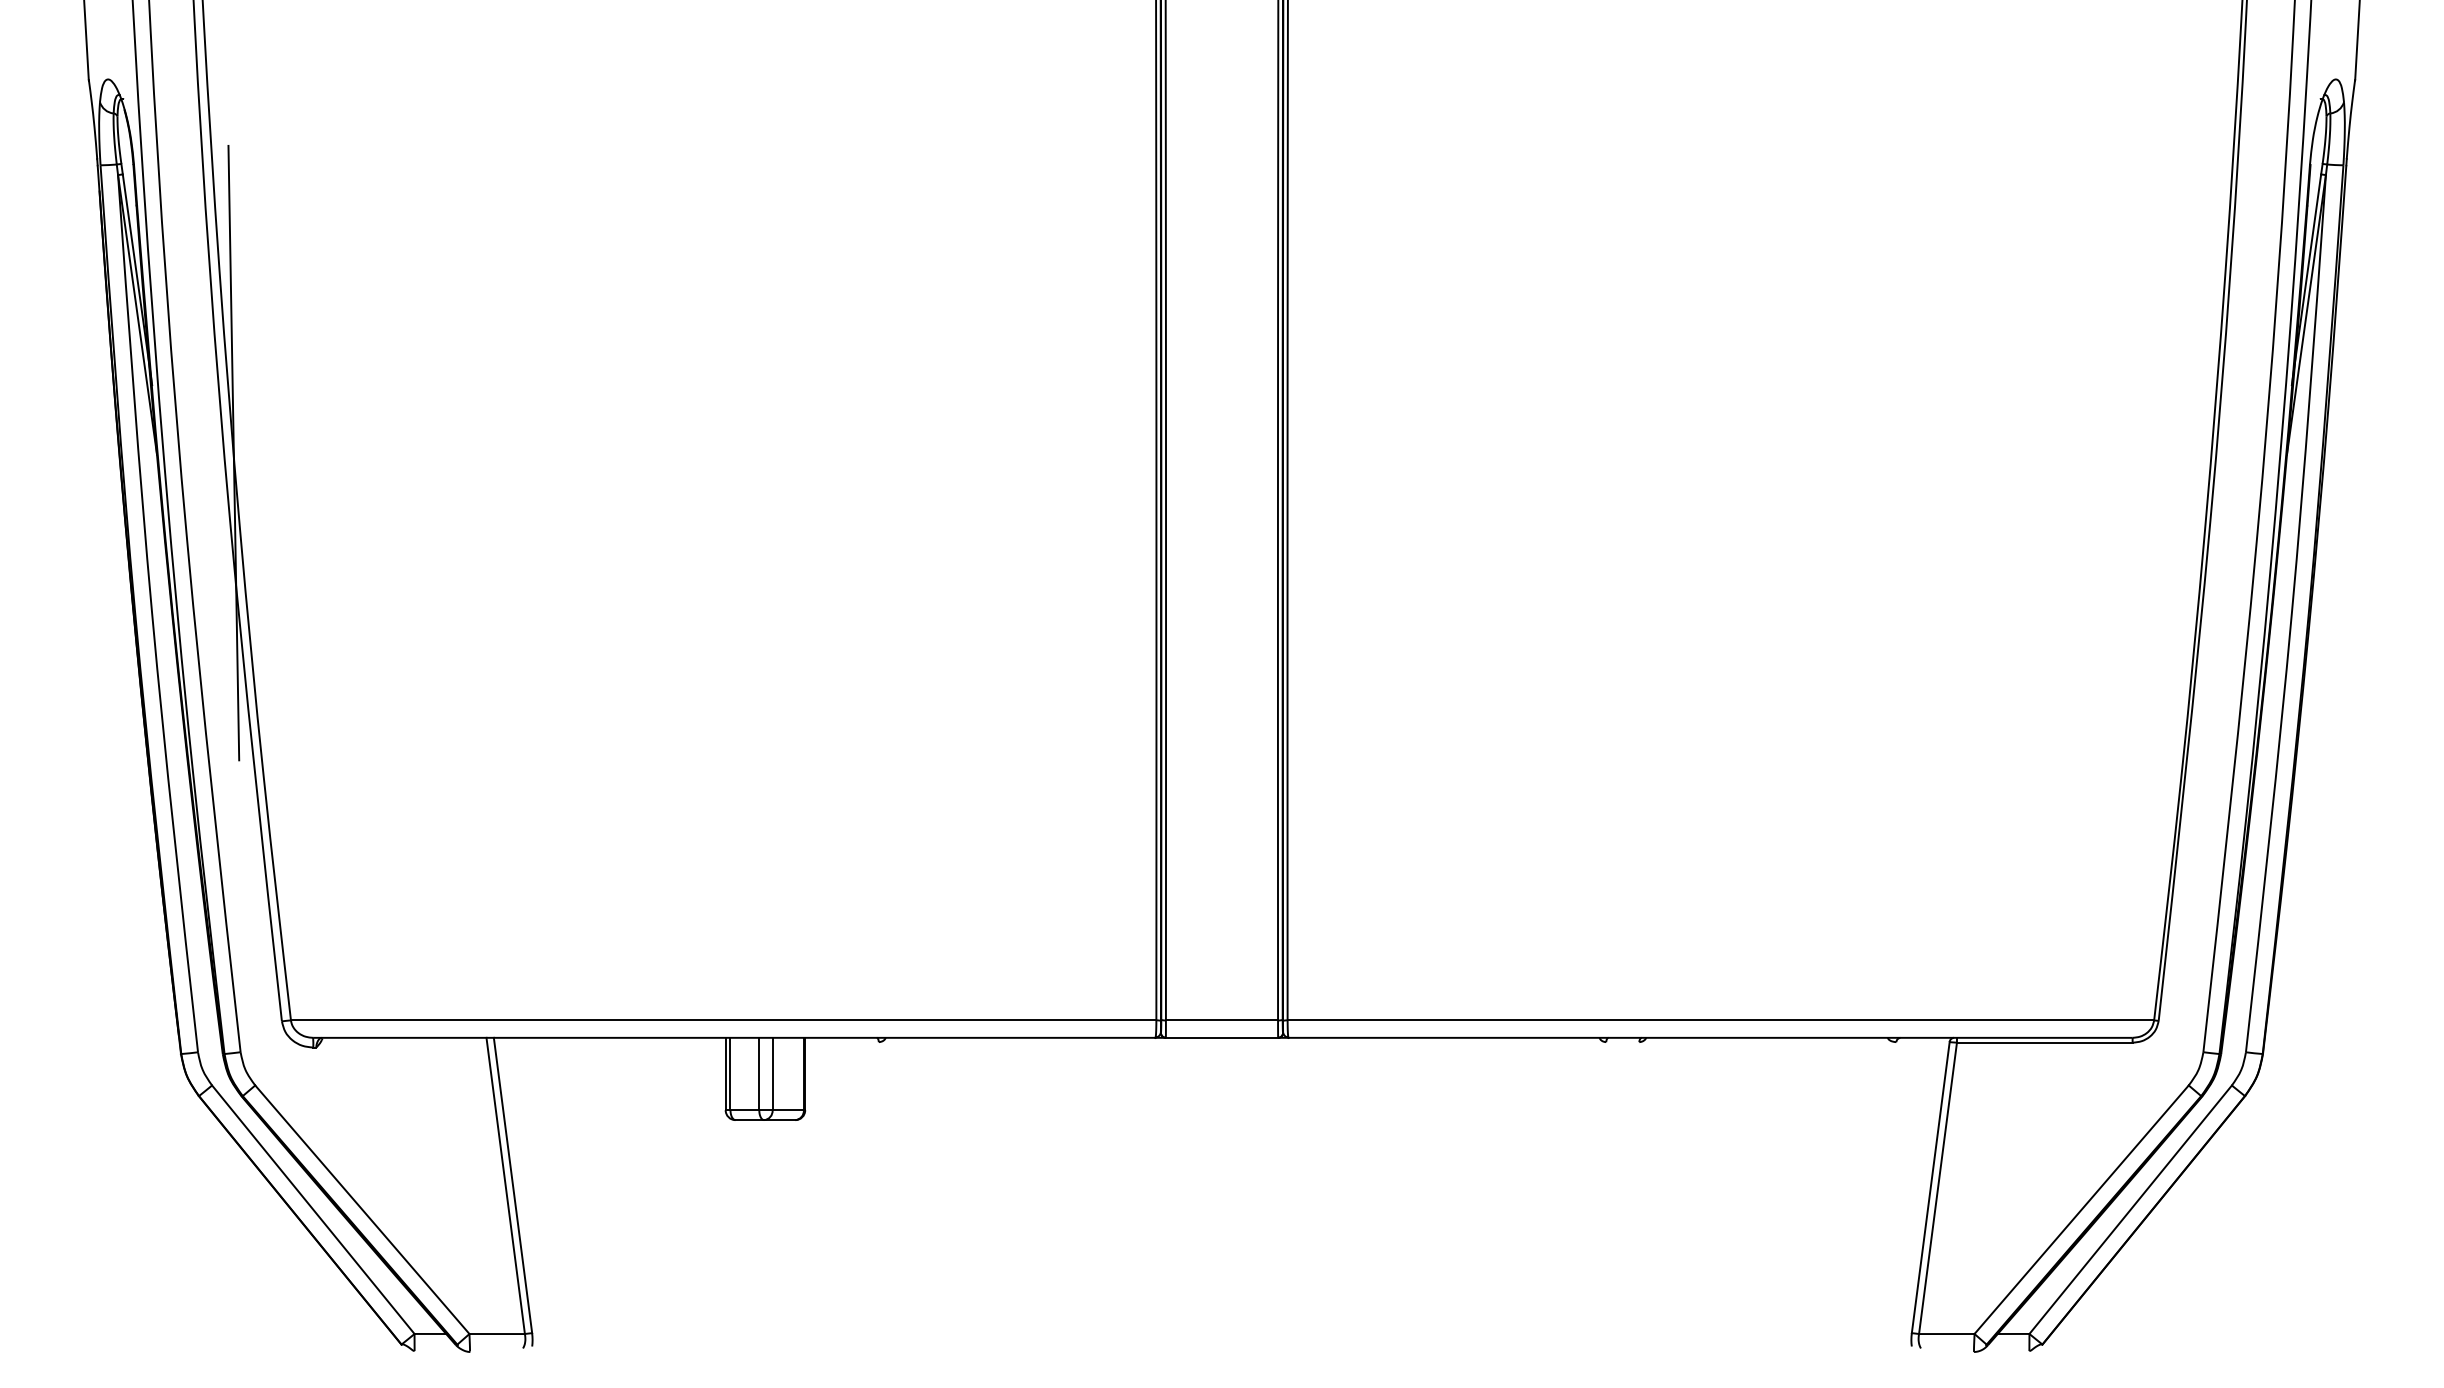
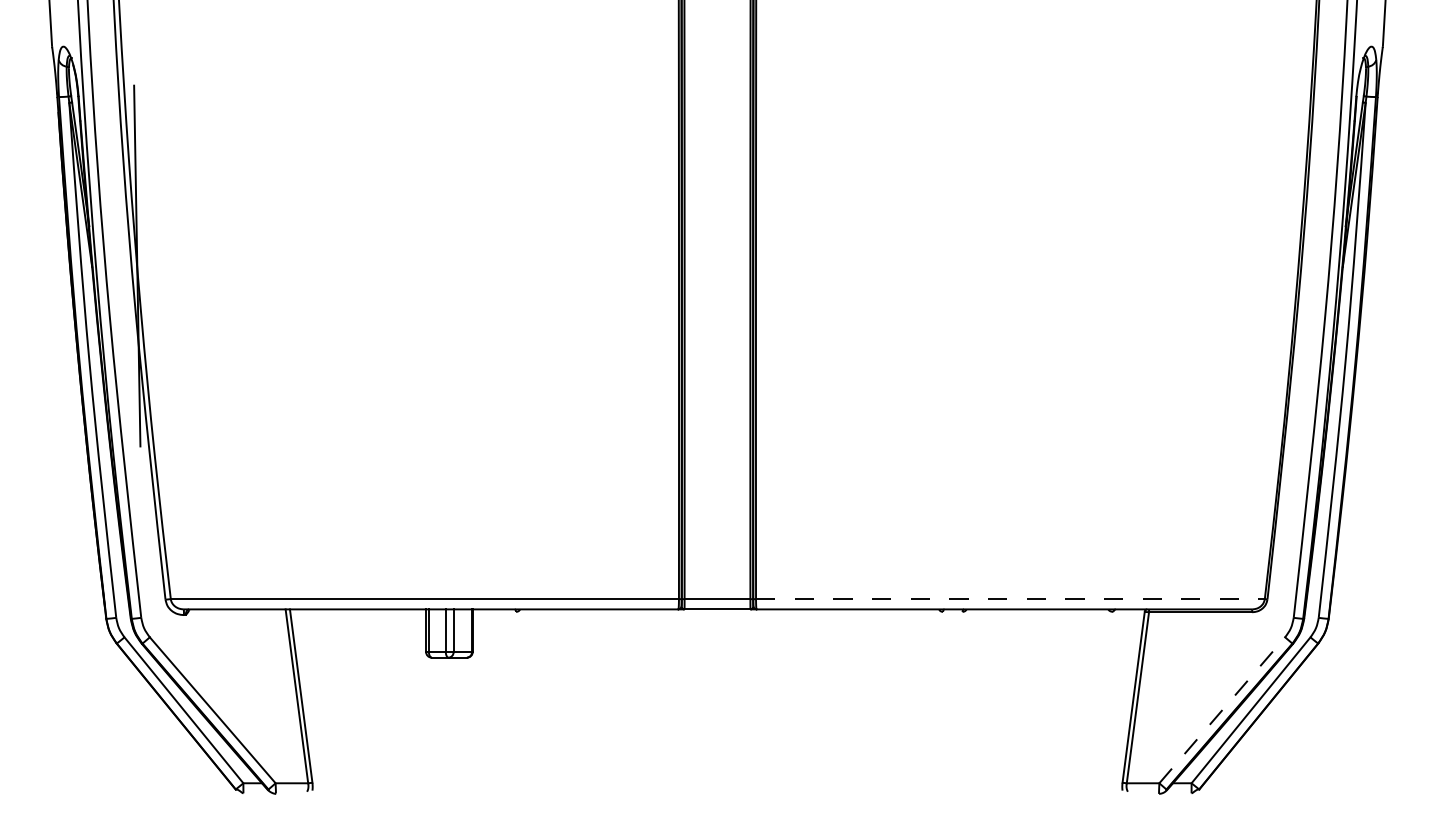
line: (1721, 1020) -> (1010, 599), solid -> dashed
line: (2082, 1208) -> (1222, 709), solid -> dashed

